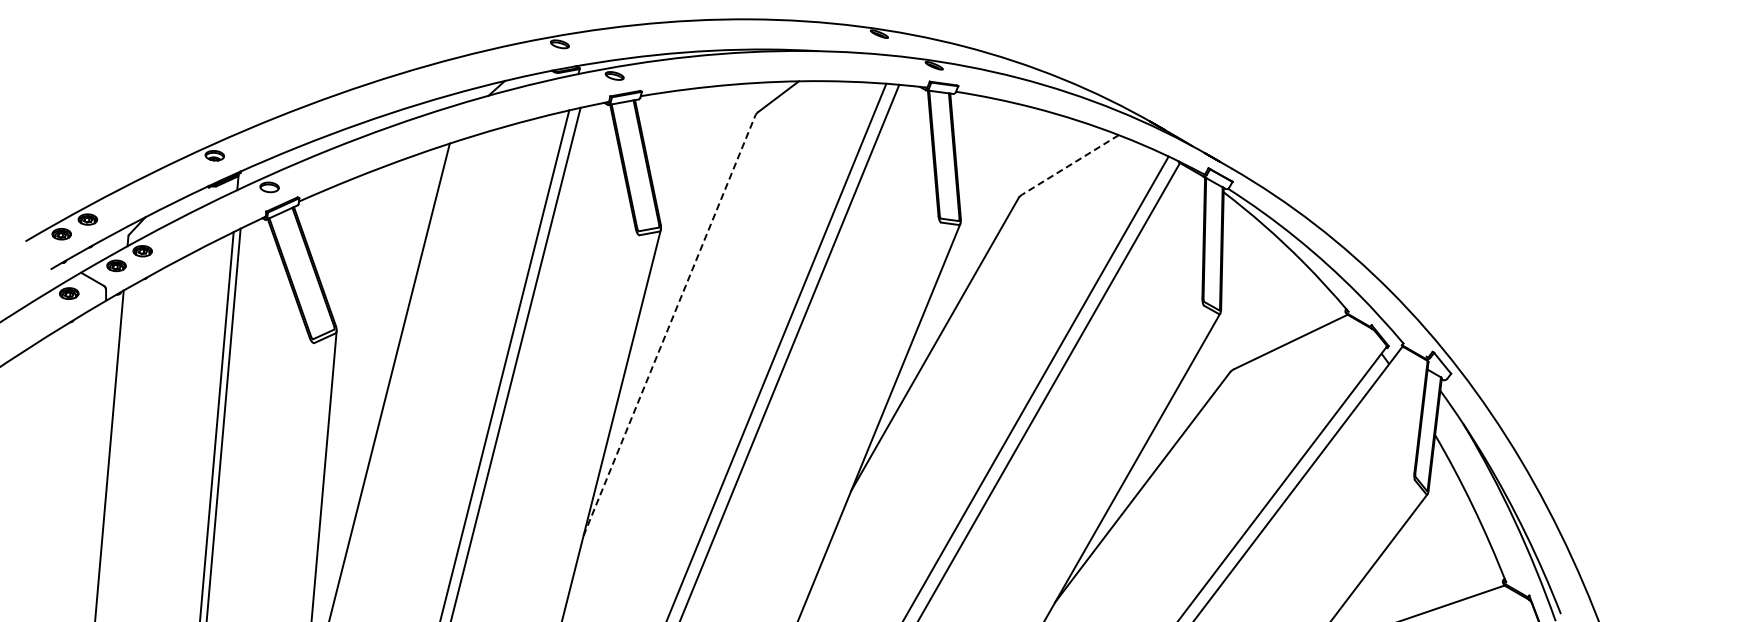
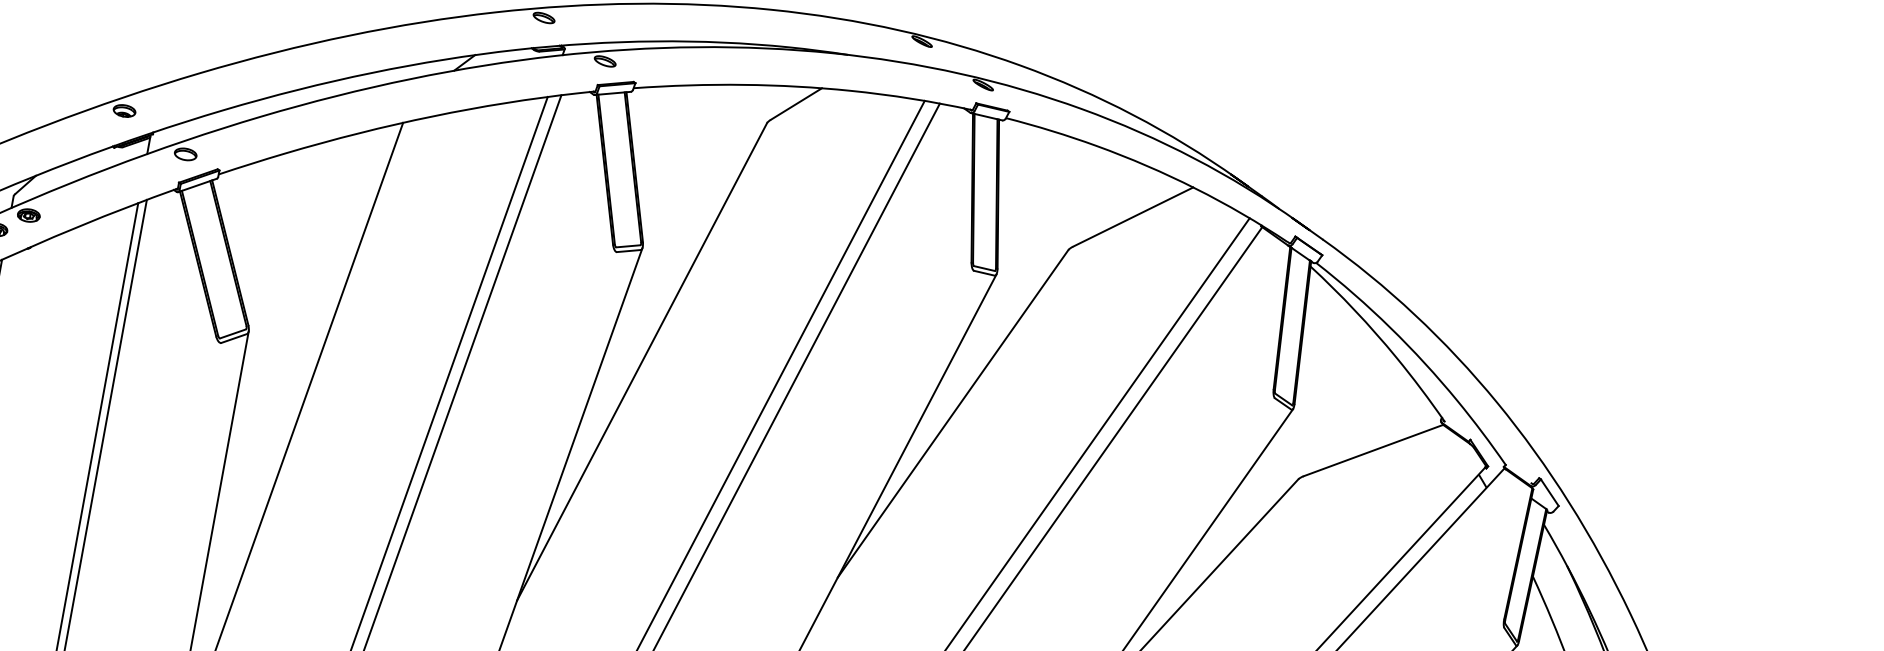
line: (1070, 164) -> (1132, 216), dashed -> solid
line: (669, 324) -> (642, 360), dashed -> solid

